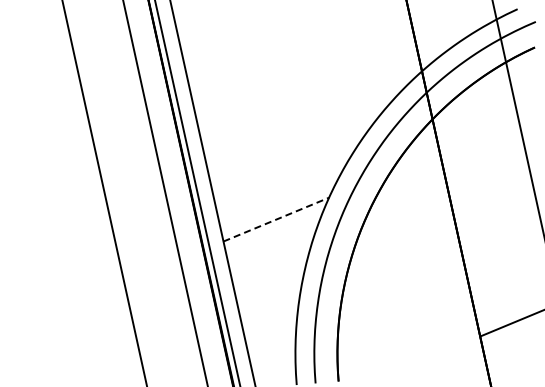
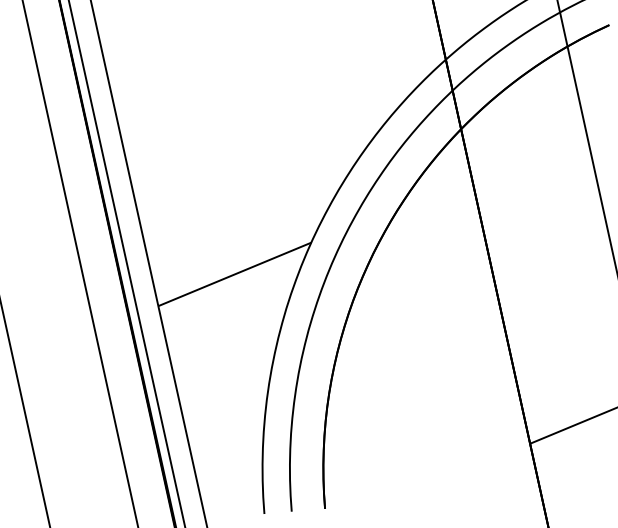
line: (276, 219) -> (235, 274), dashed -> solid

